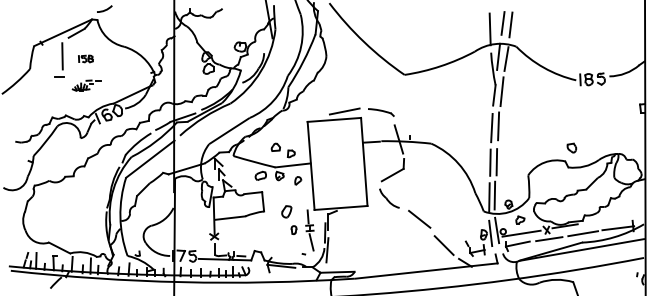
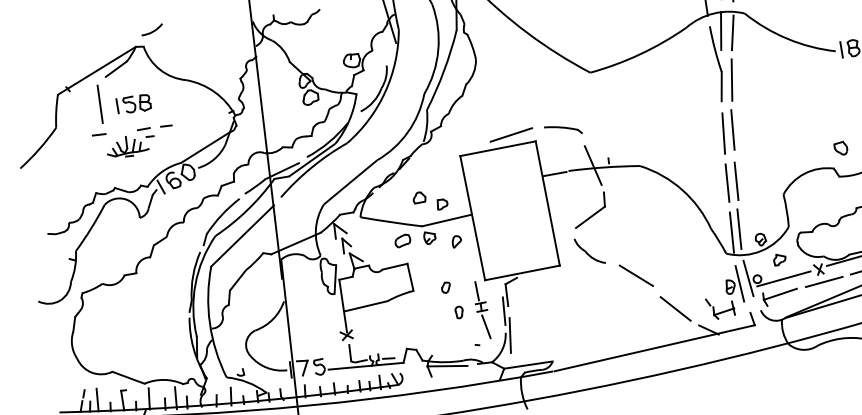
part: (85, 58) -> (133, 103), size x1.67
part: (86, 85) -> (139, 141), size x1.67
part: (286, 211) -> (445, 287), size x0.62

